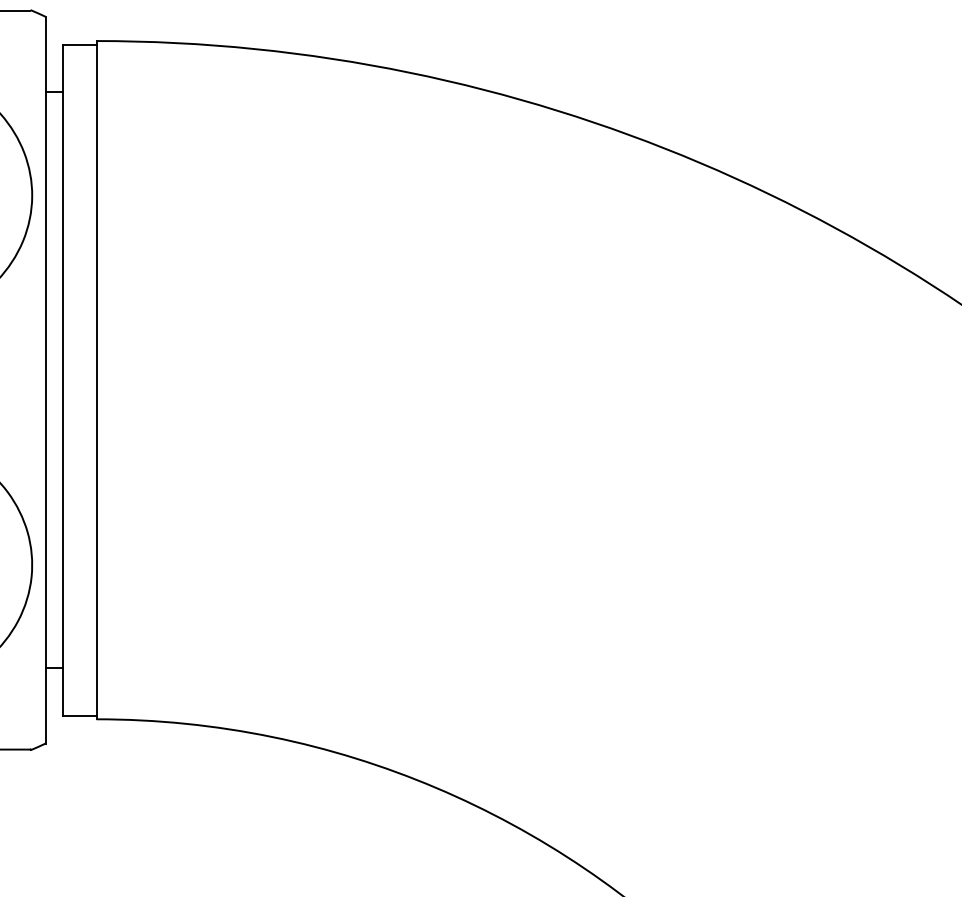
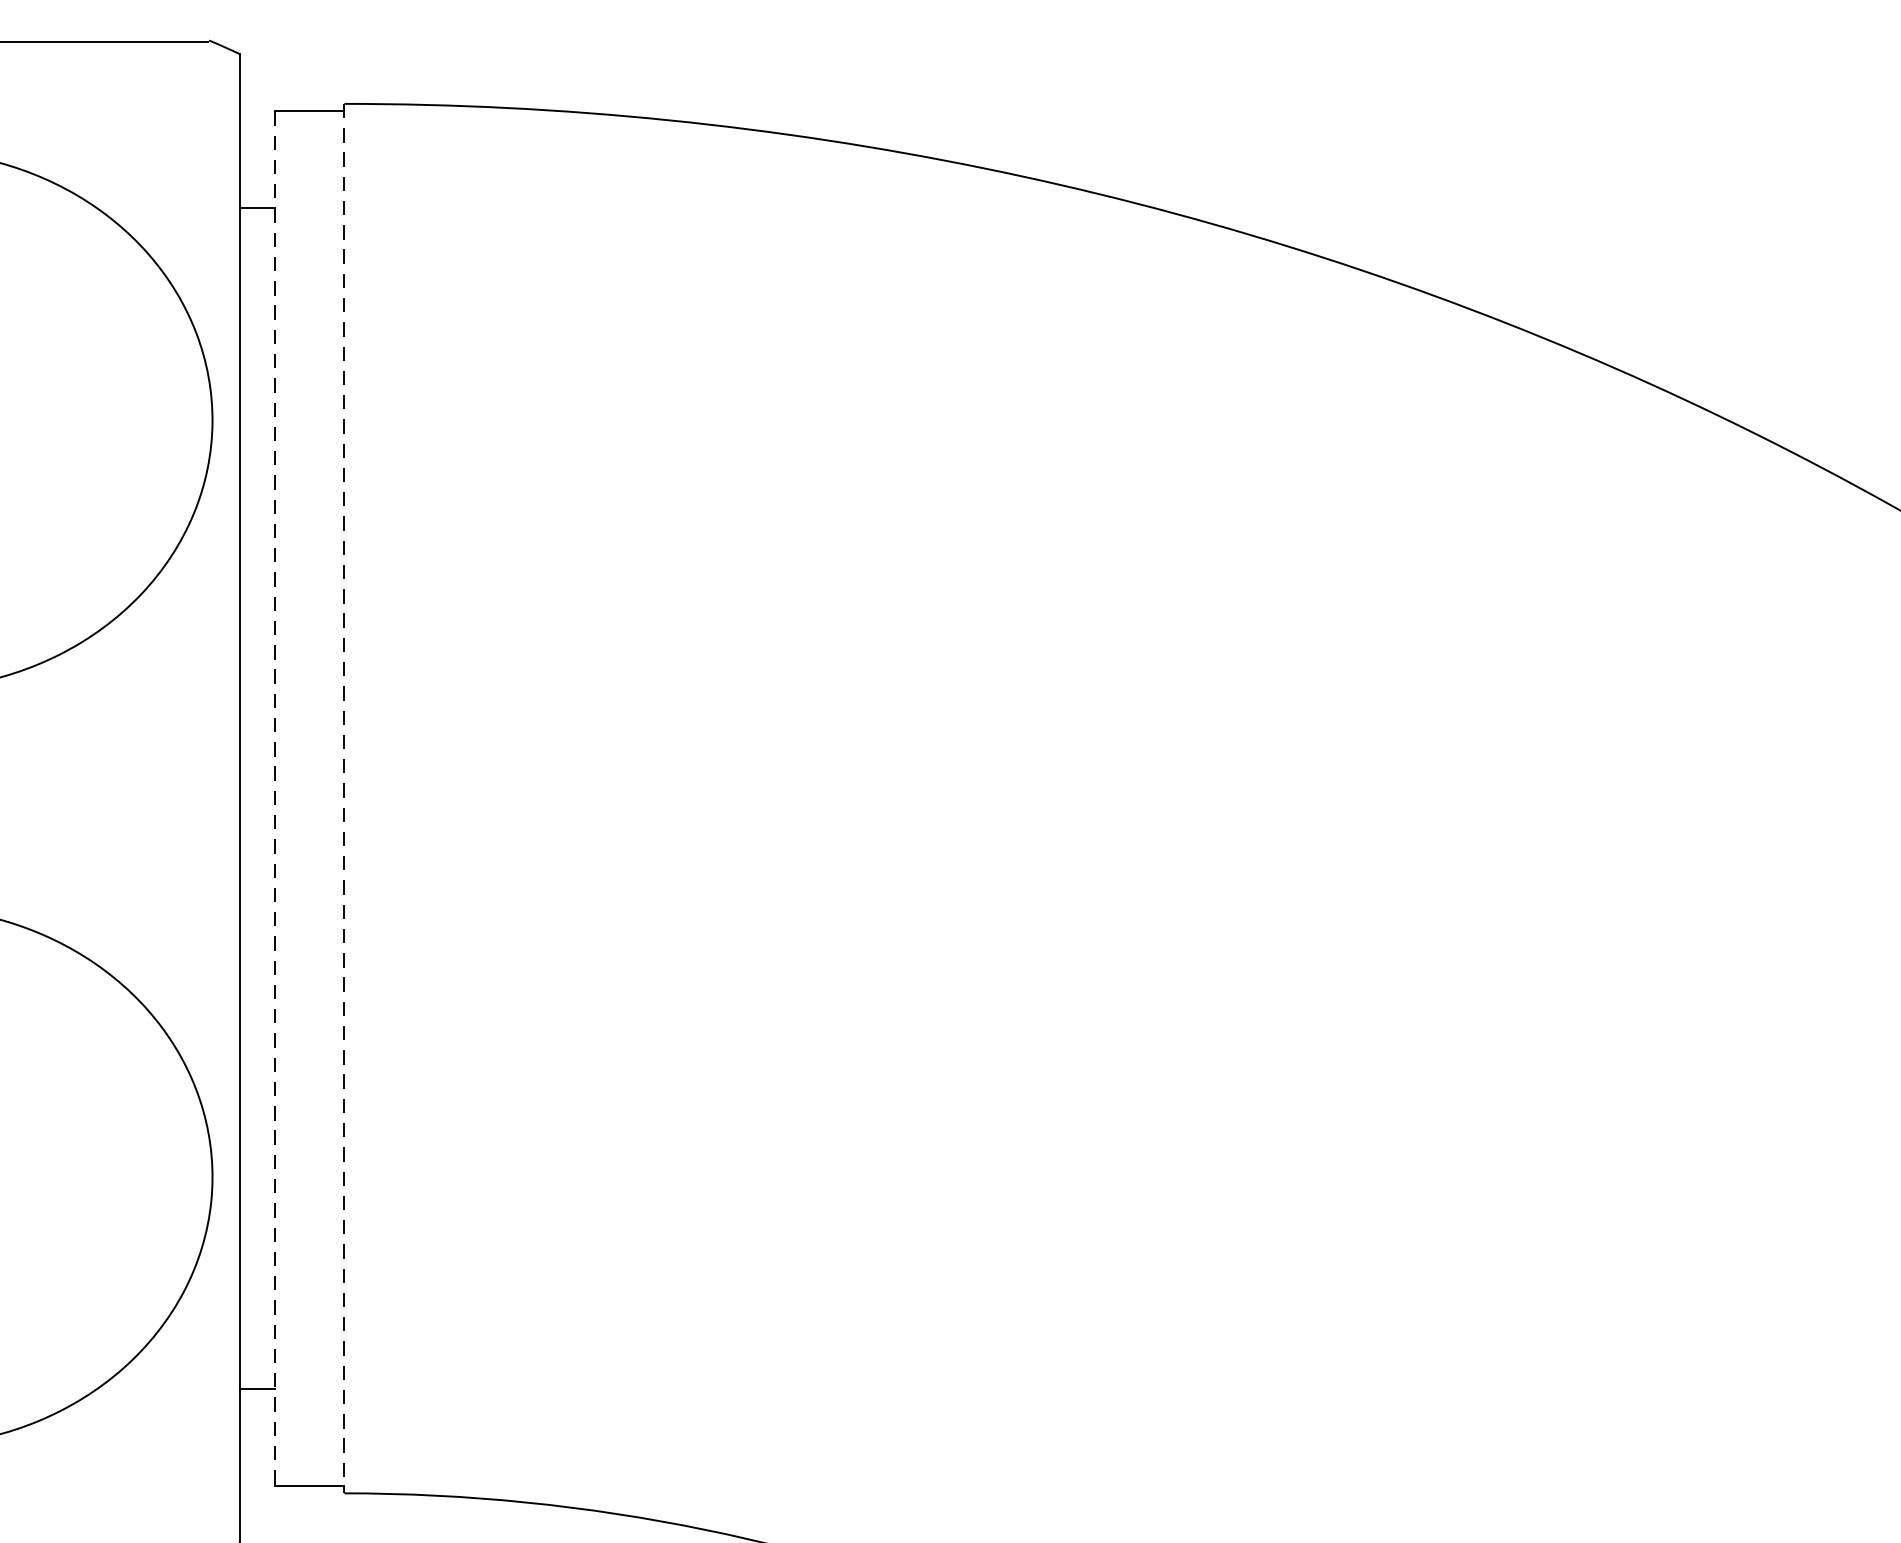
line: (62, 380) -> (274, 799), solid -> dashed
line: (96, 380) -> (344, 799), solid -> dashed

